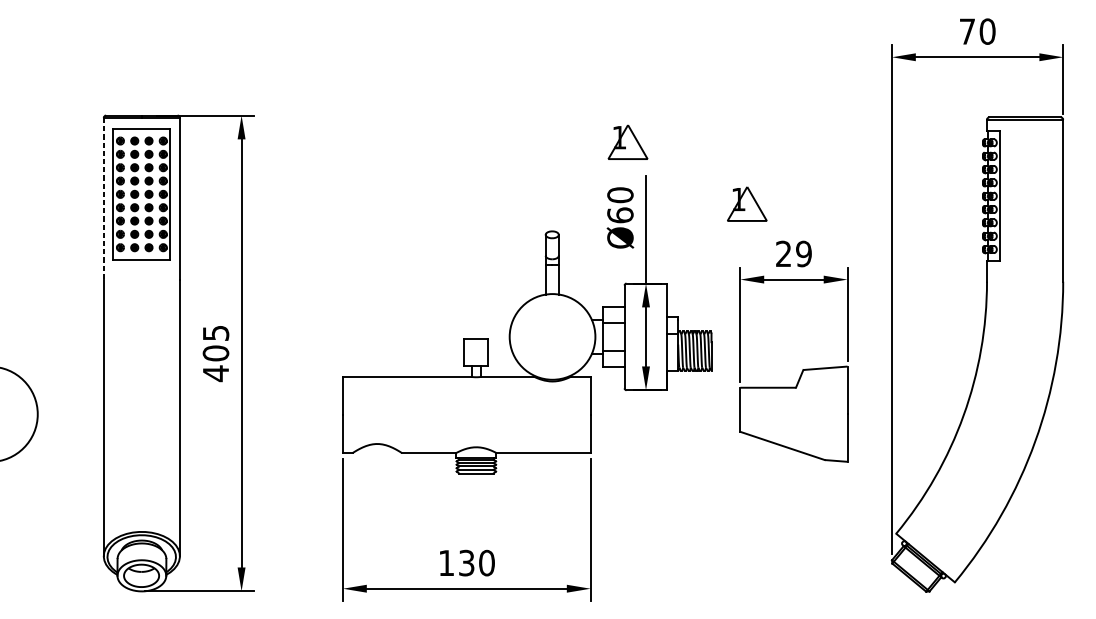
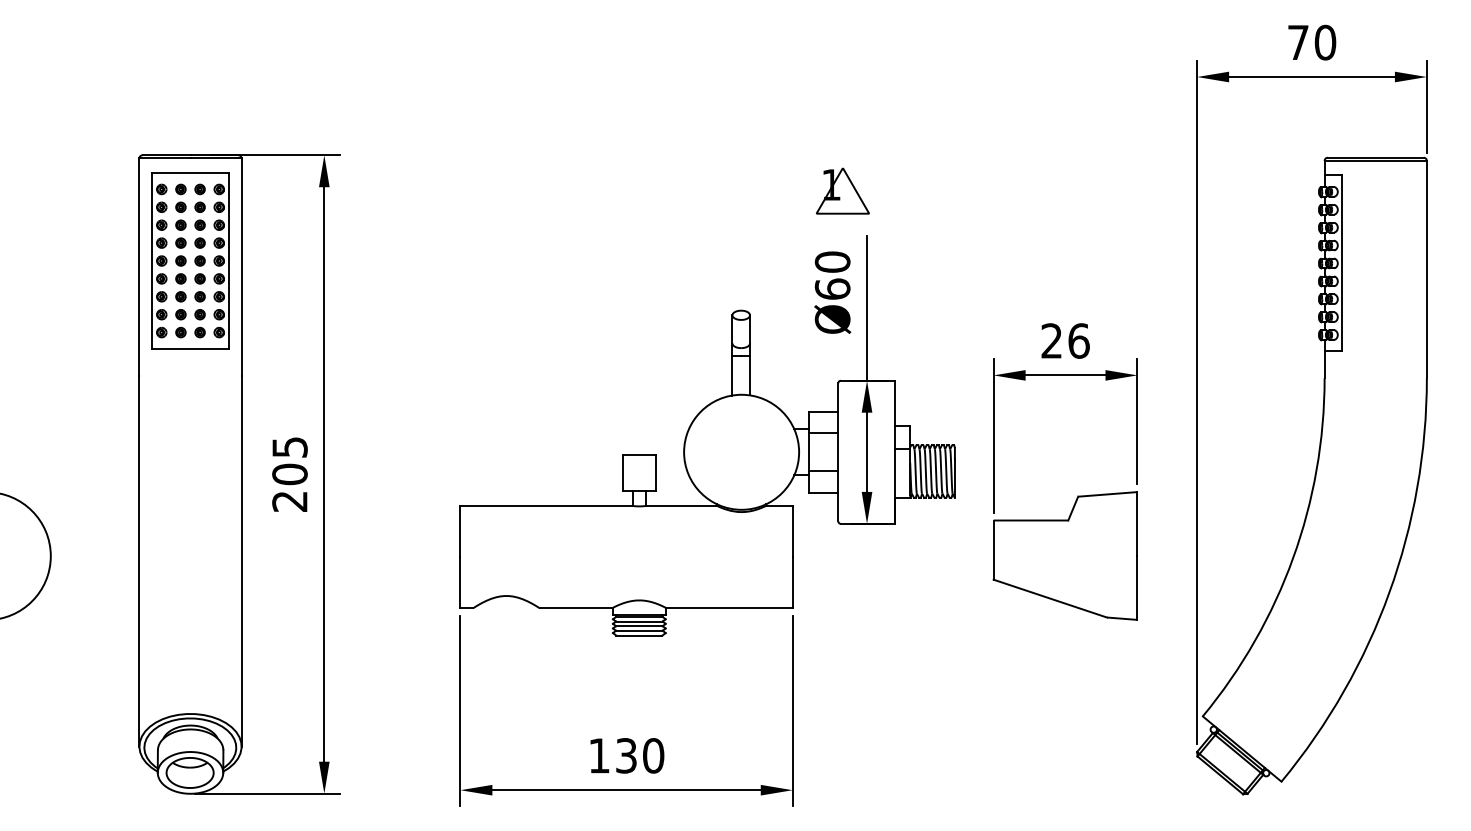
line: (103, 199) -> (139, 267), dashed -> solid
part: (746, 203) -> (1002, 273), removed
text: (803, 253) -> (1078, 340), 29 -> 26
text: (215, 373) -> (289, 501), 405 -> 205

